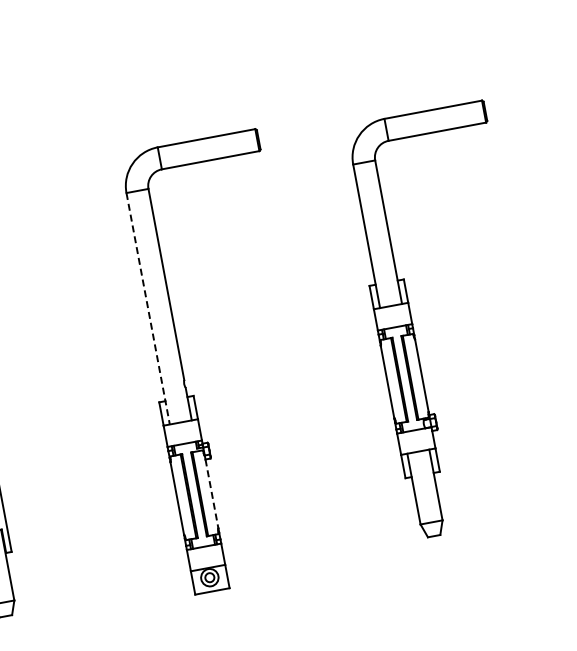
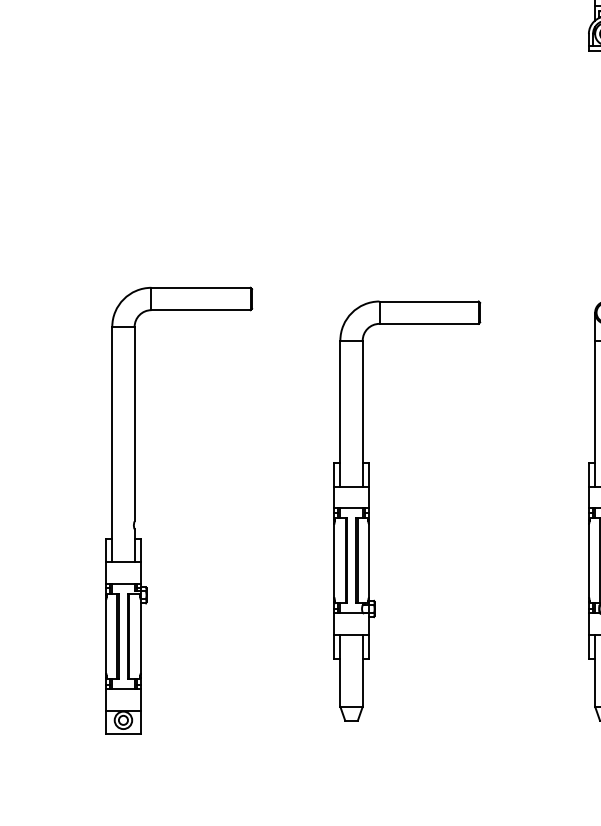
line: (148, 308) -> (112, 444), dashed -> solid
line: (211, 495) -> (140, 639), dashed -> solid

